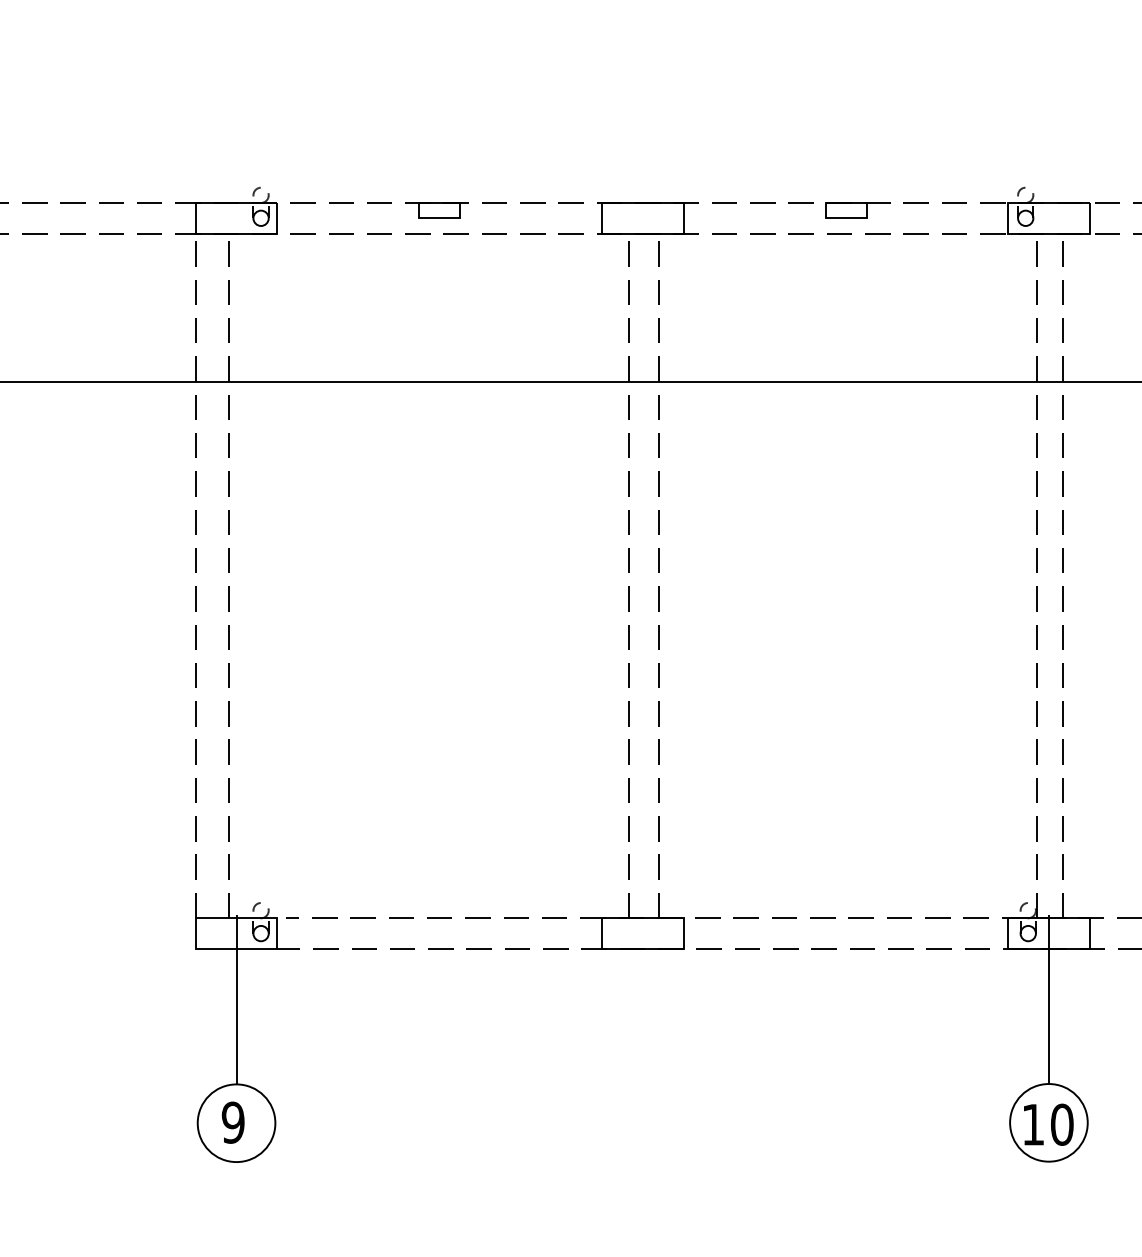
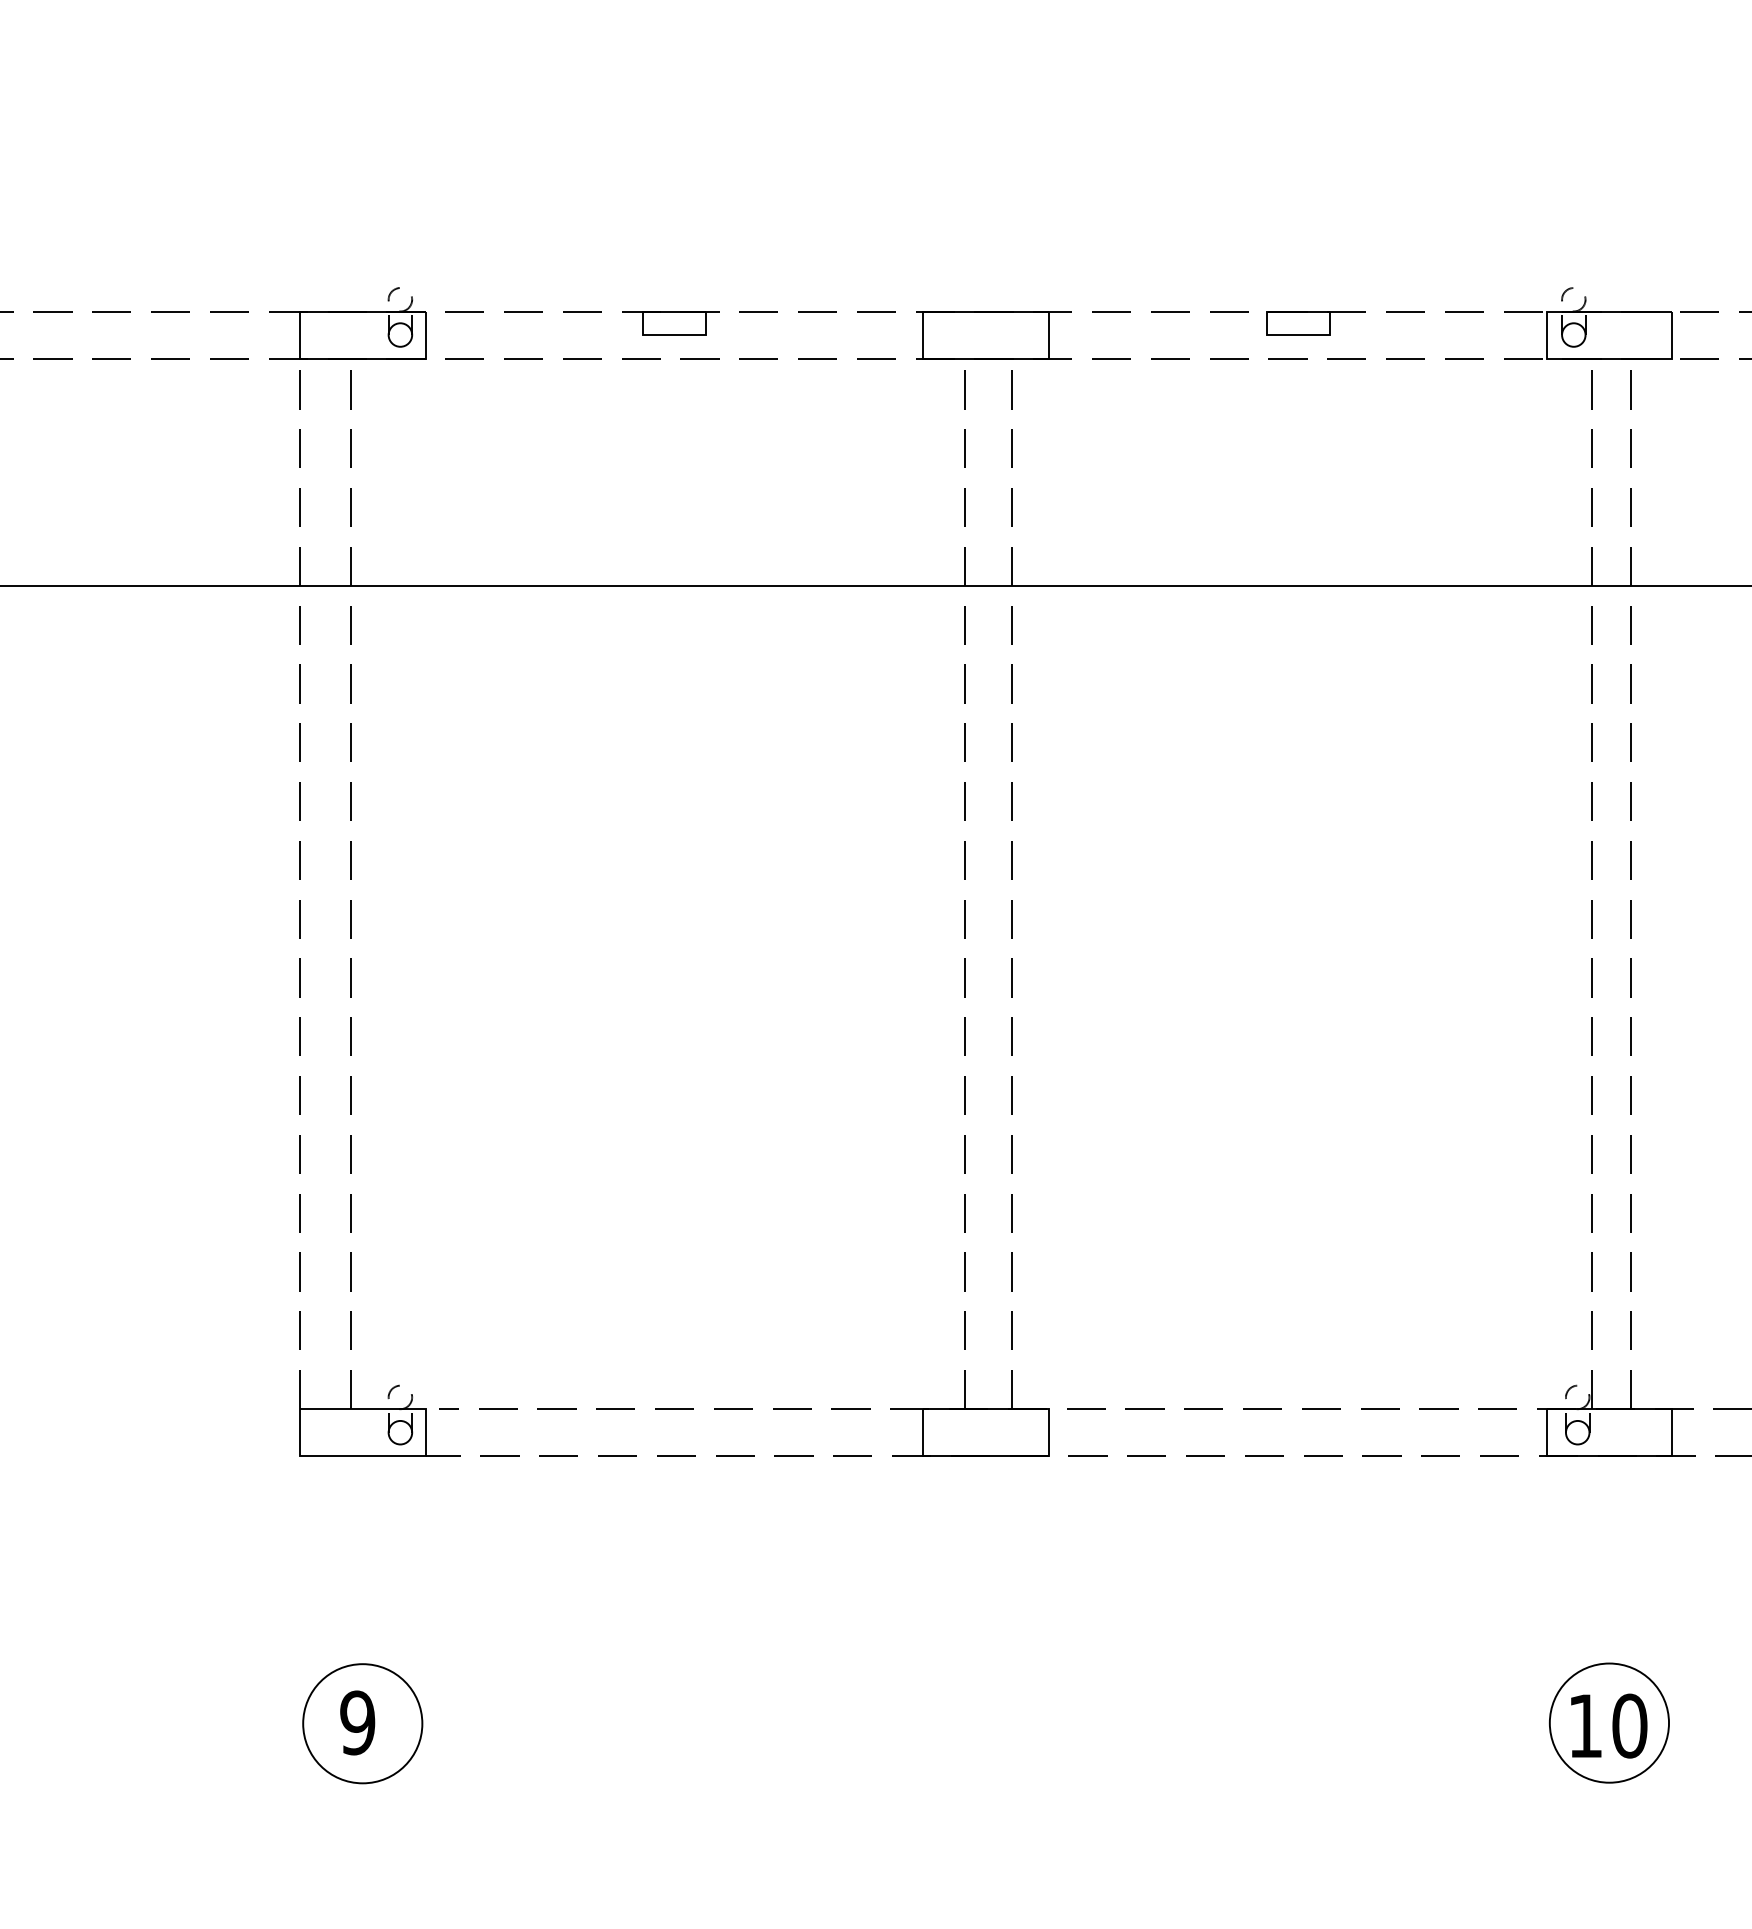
line: (236, 999) -> (362, 1533), removed
line: (1048, 999) -> (1608, 1533), removed

